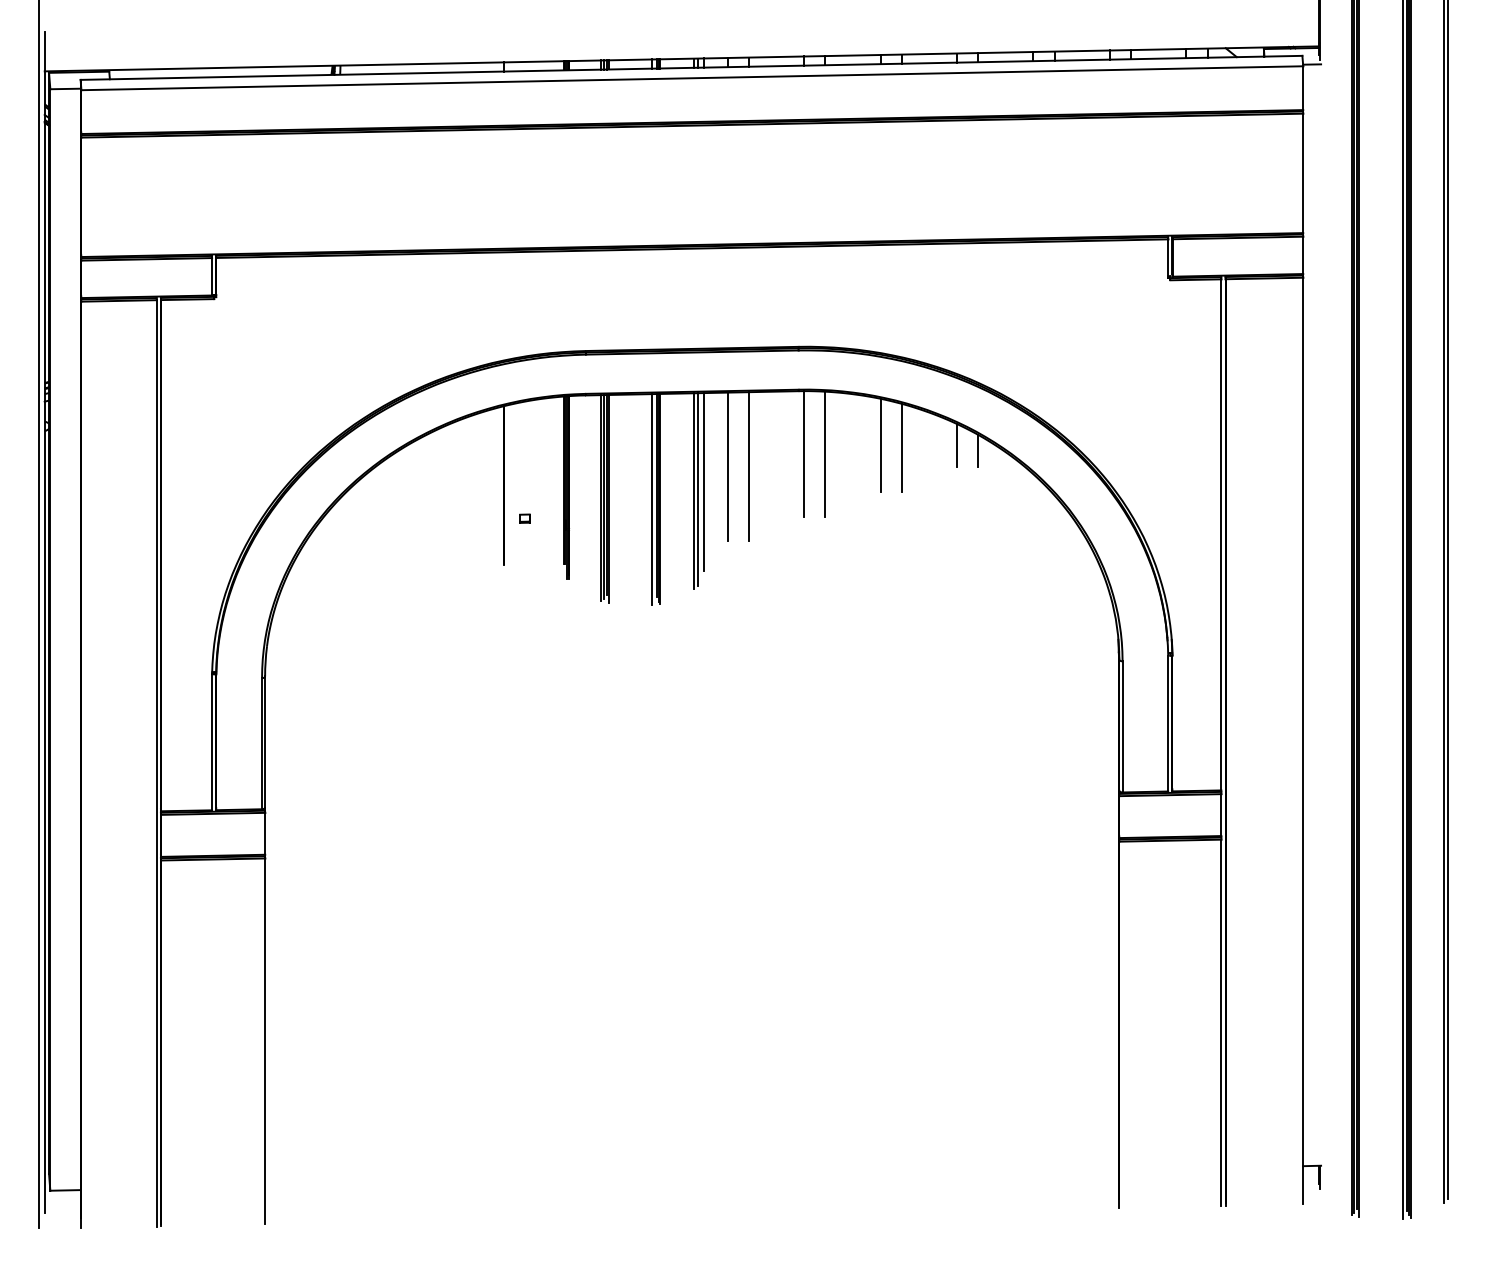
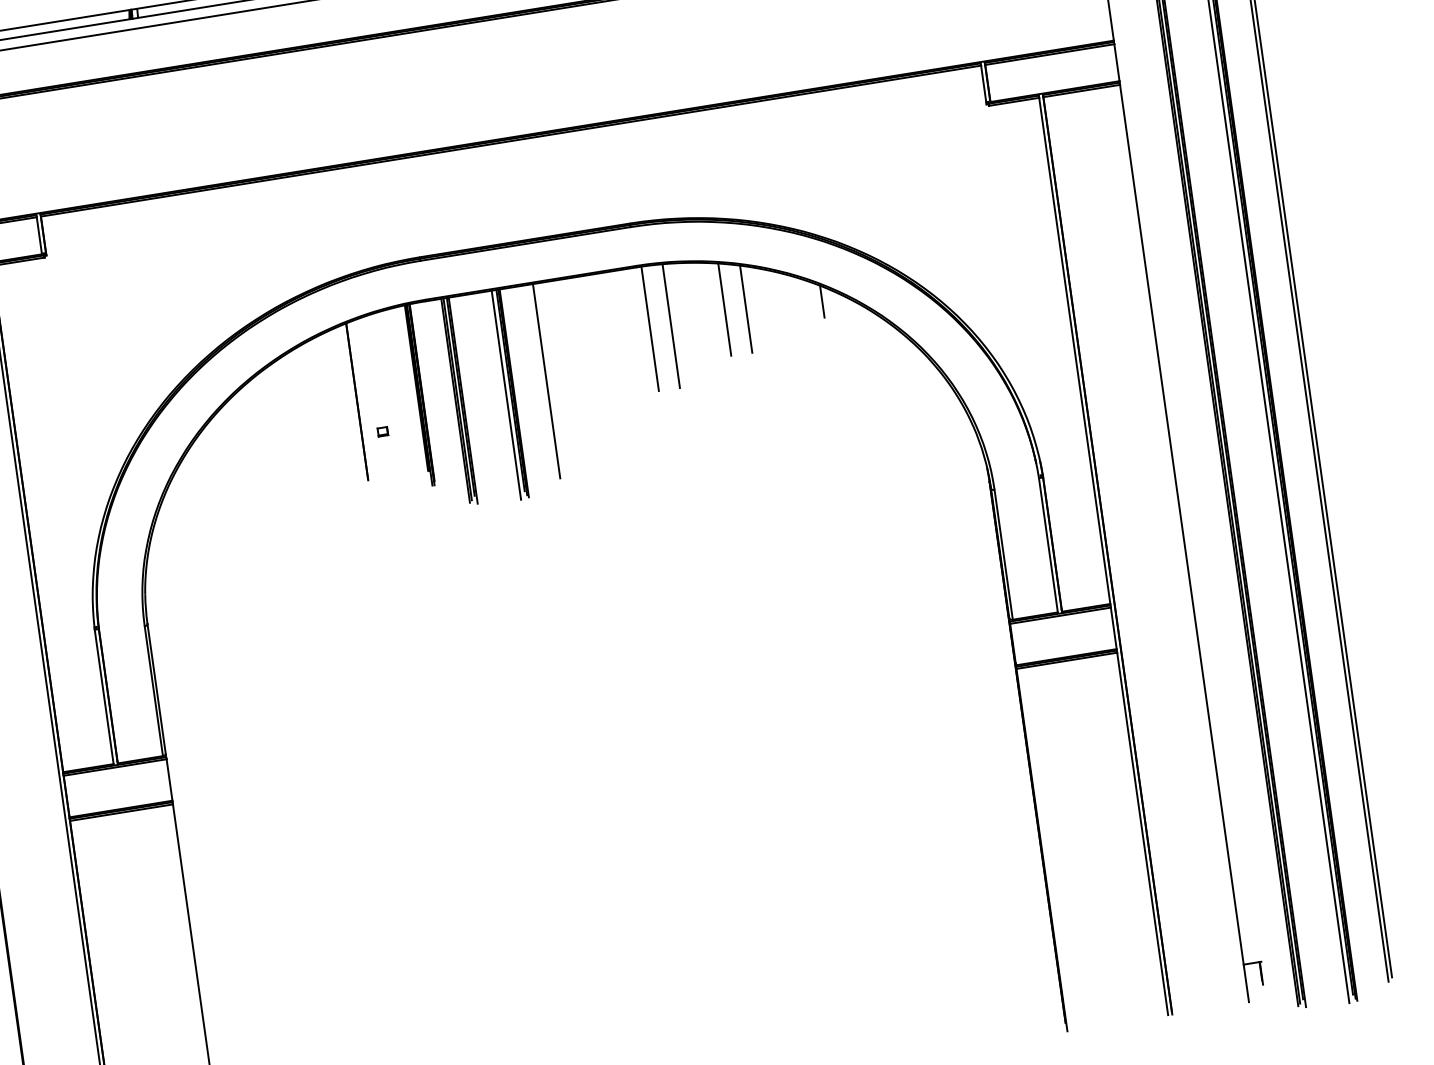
line: (956, 445) -> (800, 299), removed
line: (727, 466) -> (576, 351), removed
line: (748, 466) -> (596, 349), removed
line: (704, 482) -> (555, 370), removed
line: (698, 489) -> (550, 378), removed

